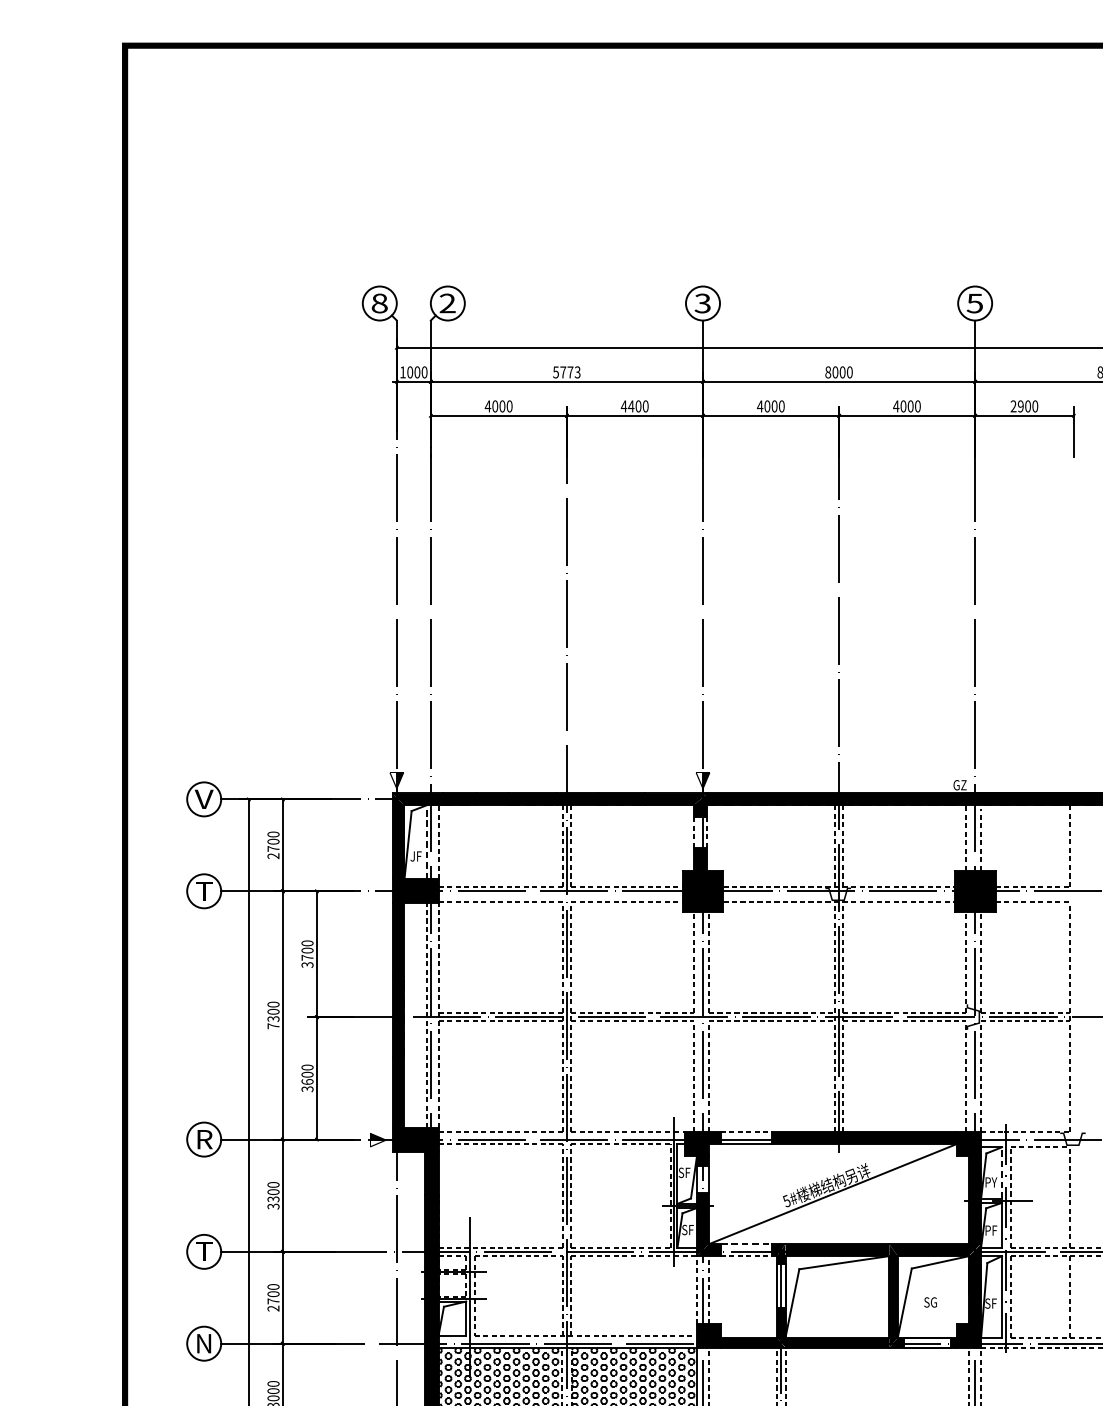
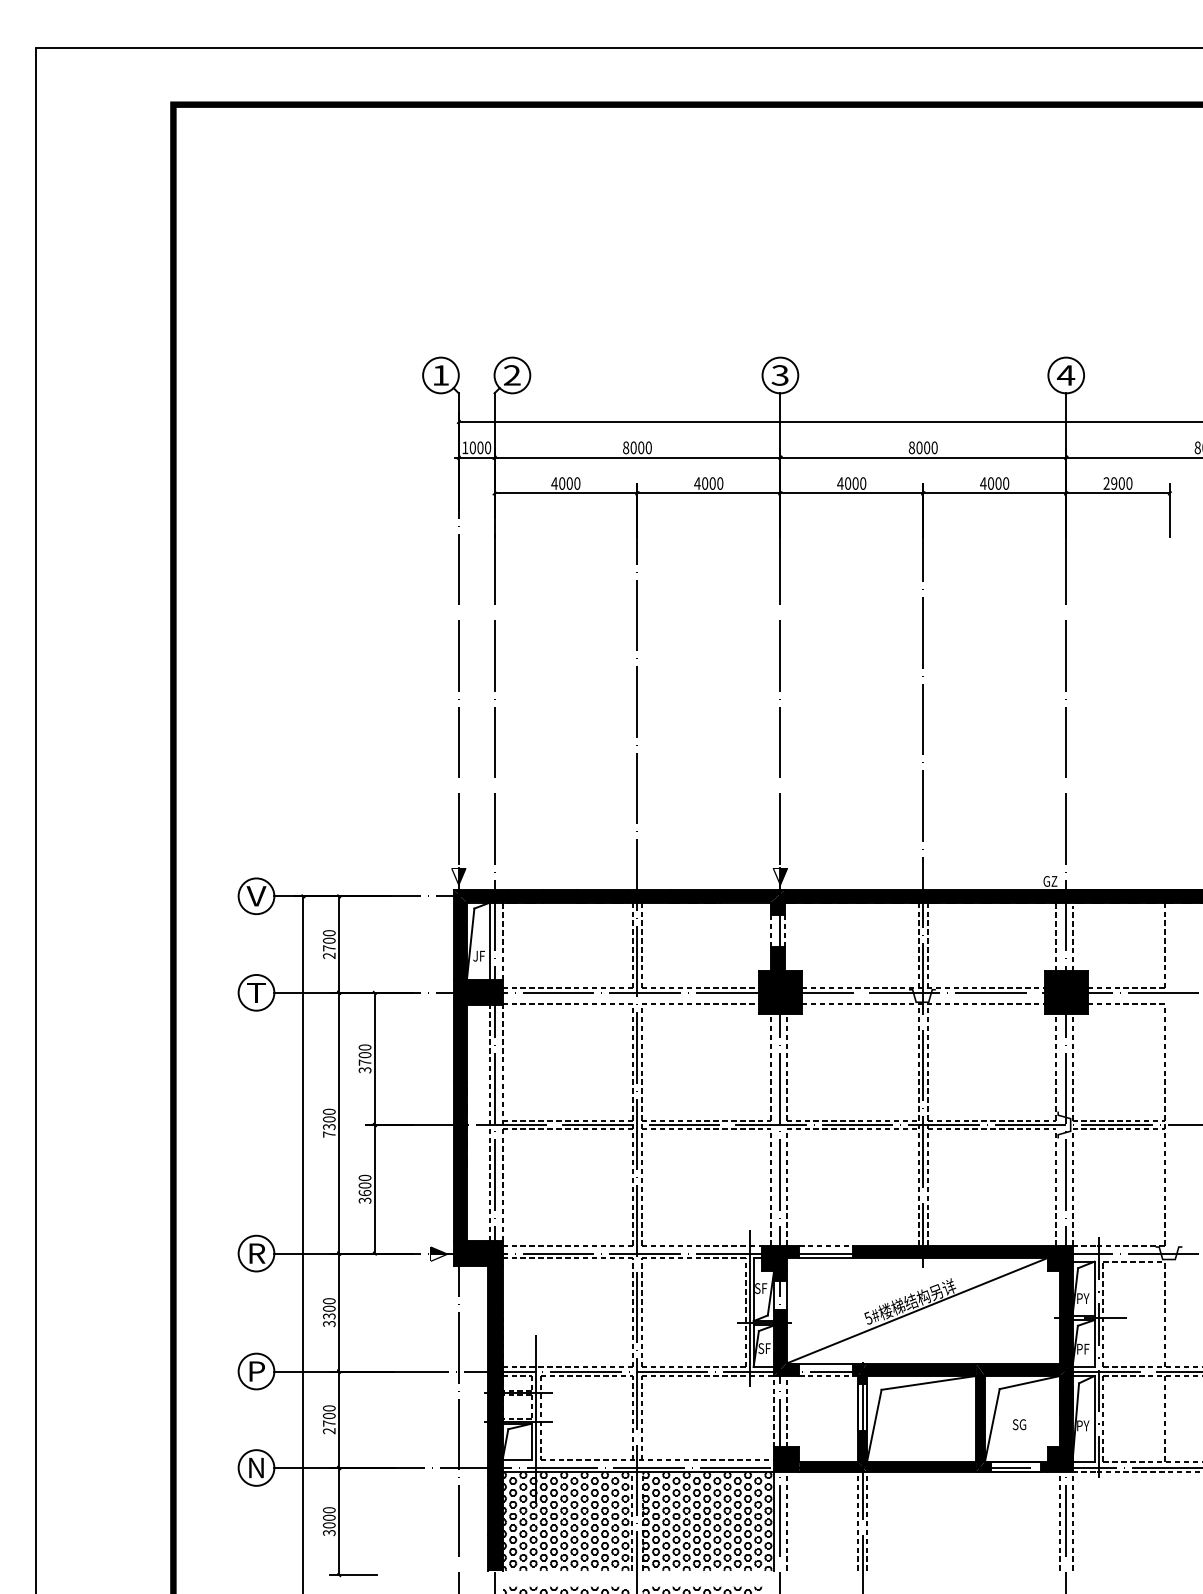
text: (379, 303) -> (440, 375), 8 -> 1
text: (974, 303) -> (1065, 375), 5 -> 4
text: (565, 372) -> (636, 447), 5773 -> 8000
text: (630, 406) -> (704, 483), 4400 -> 4000
line: (426, 842) -> (490, 941), dashed -> solid
line: (1002, 1172) -> (1094, 1288), dashed -> solid
line: (745, 1244) -> (825, 1363), dashed -> solid
text: (204, 1251) -> (256, 1371), T -> P
text: (990, 1303) -> (1082, 1425), SF -> PY

